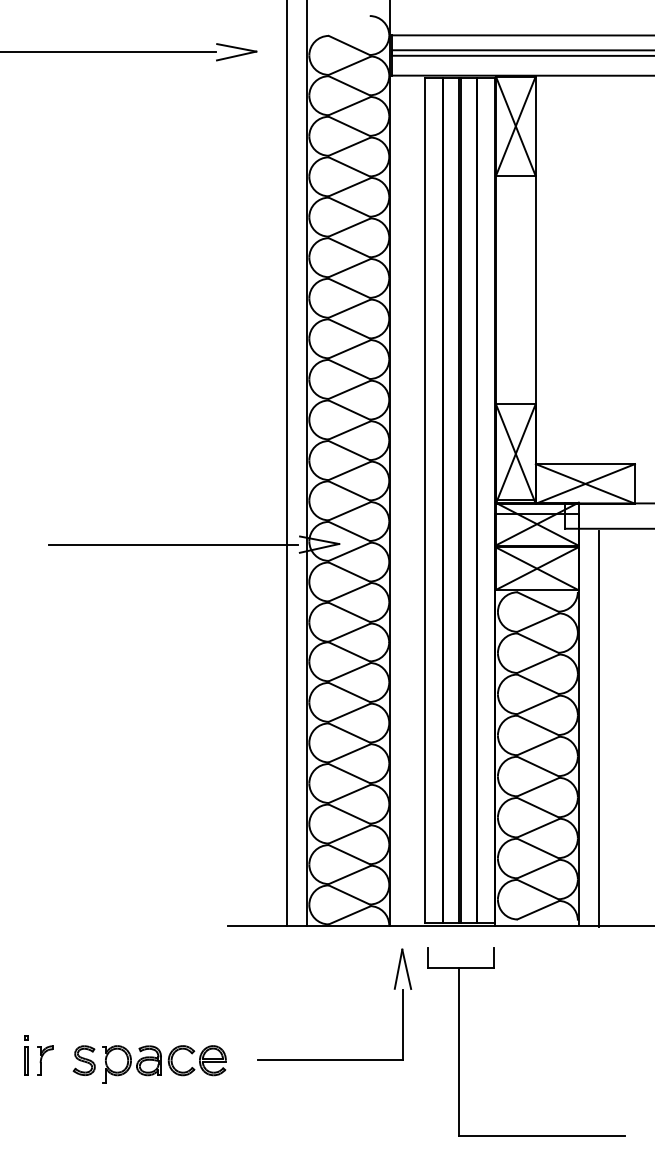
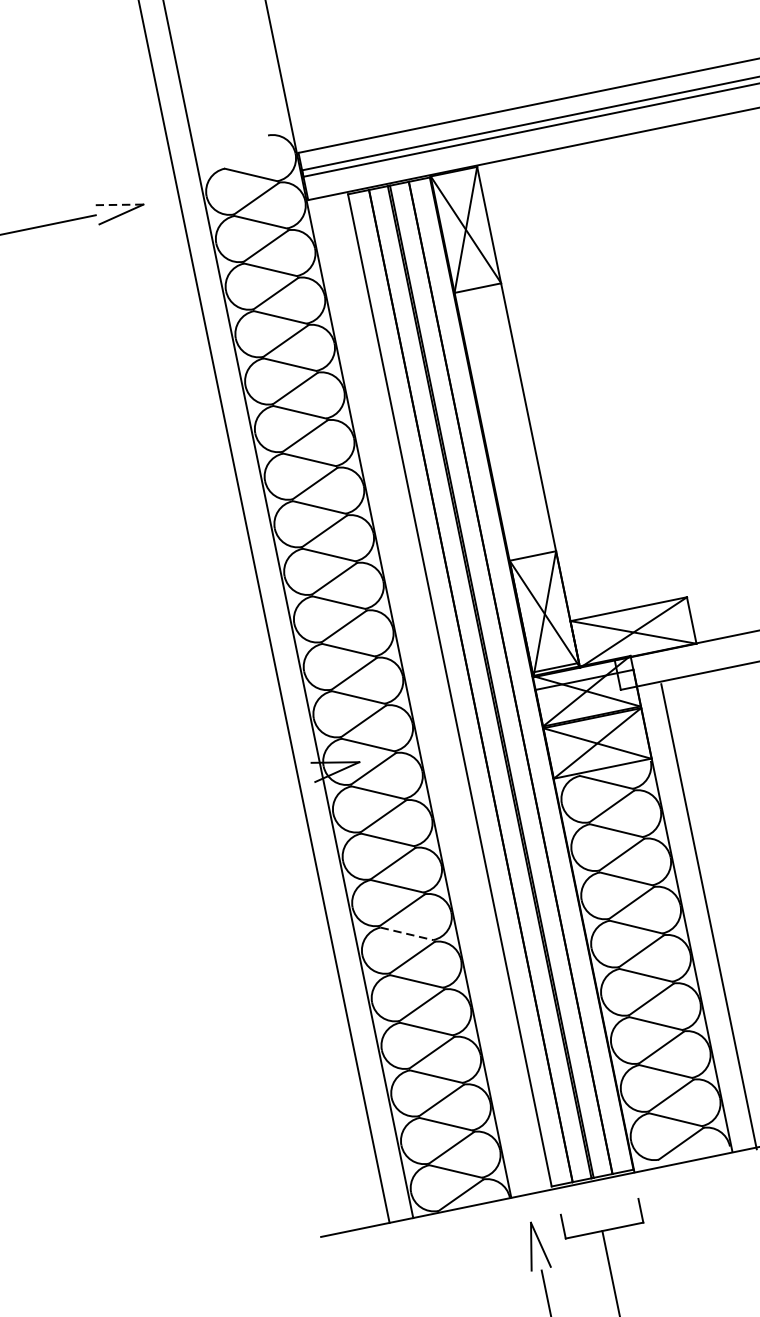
line: (236, 47) -> (119, 204), solid -> dashed
line: (173, 544) -> (165, 802), removed
line: (349, 692) -> (407, 933), solid -> dashed

